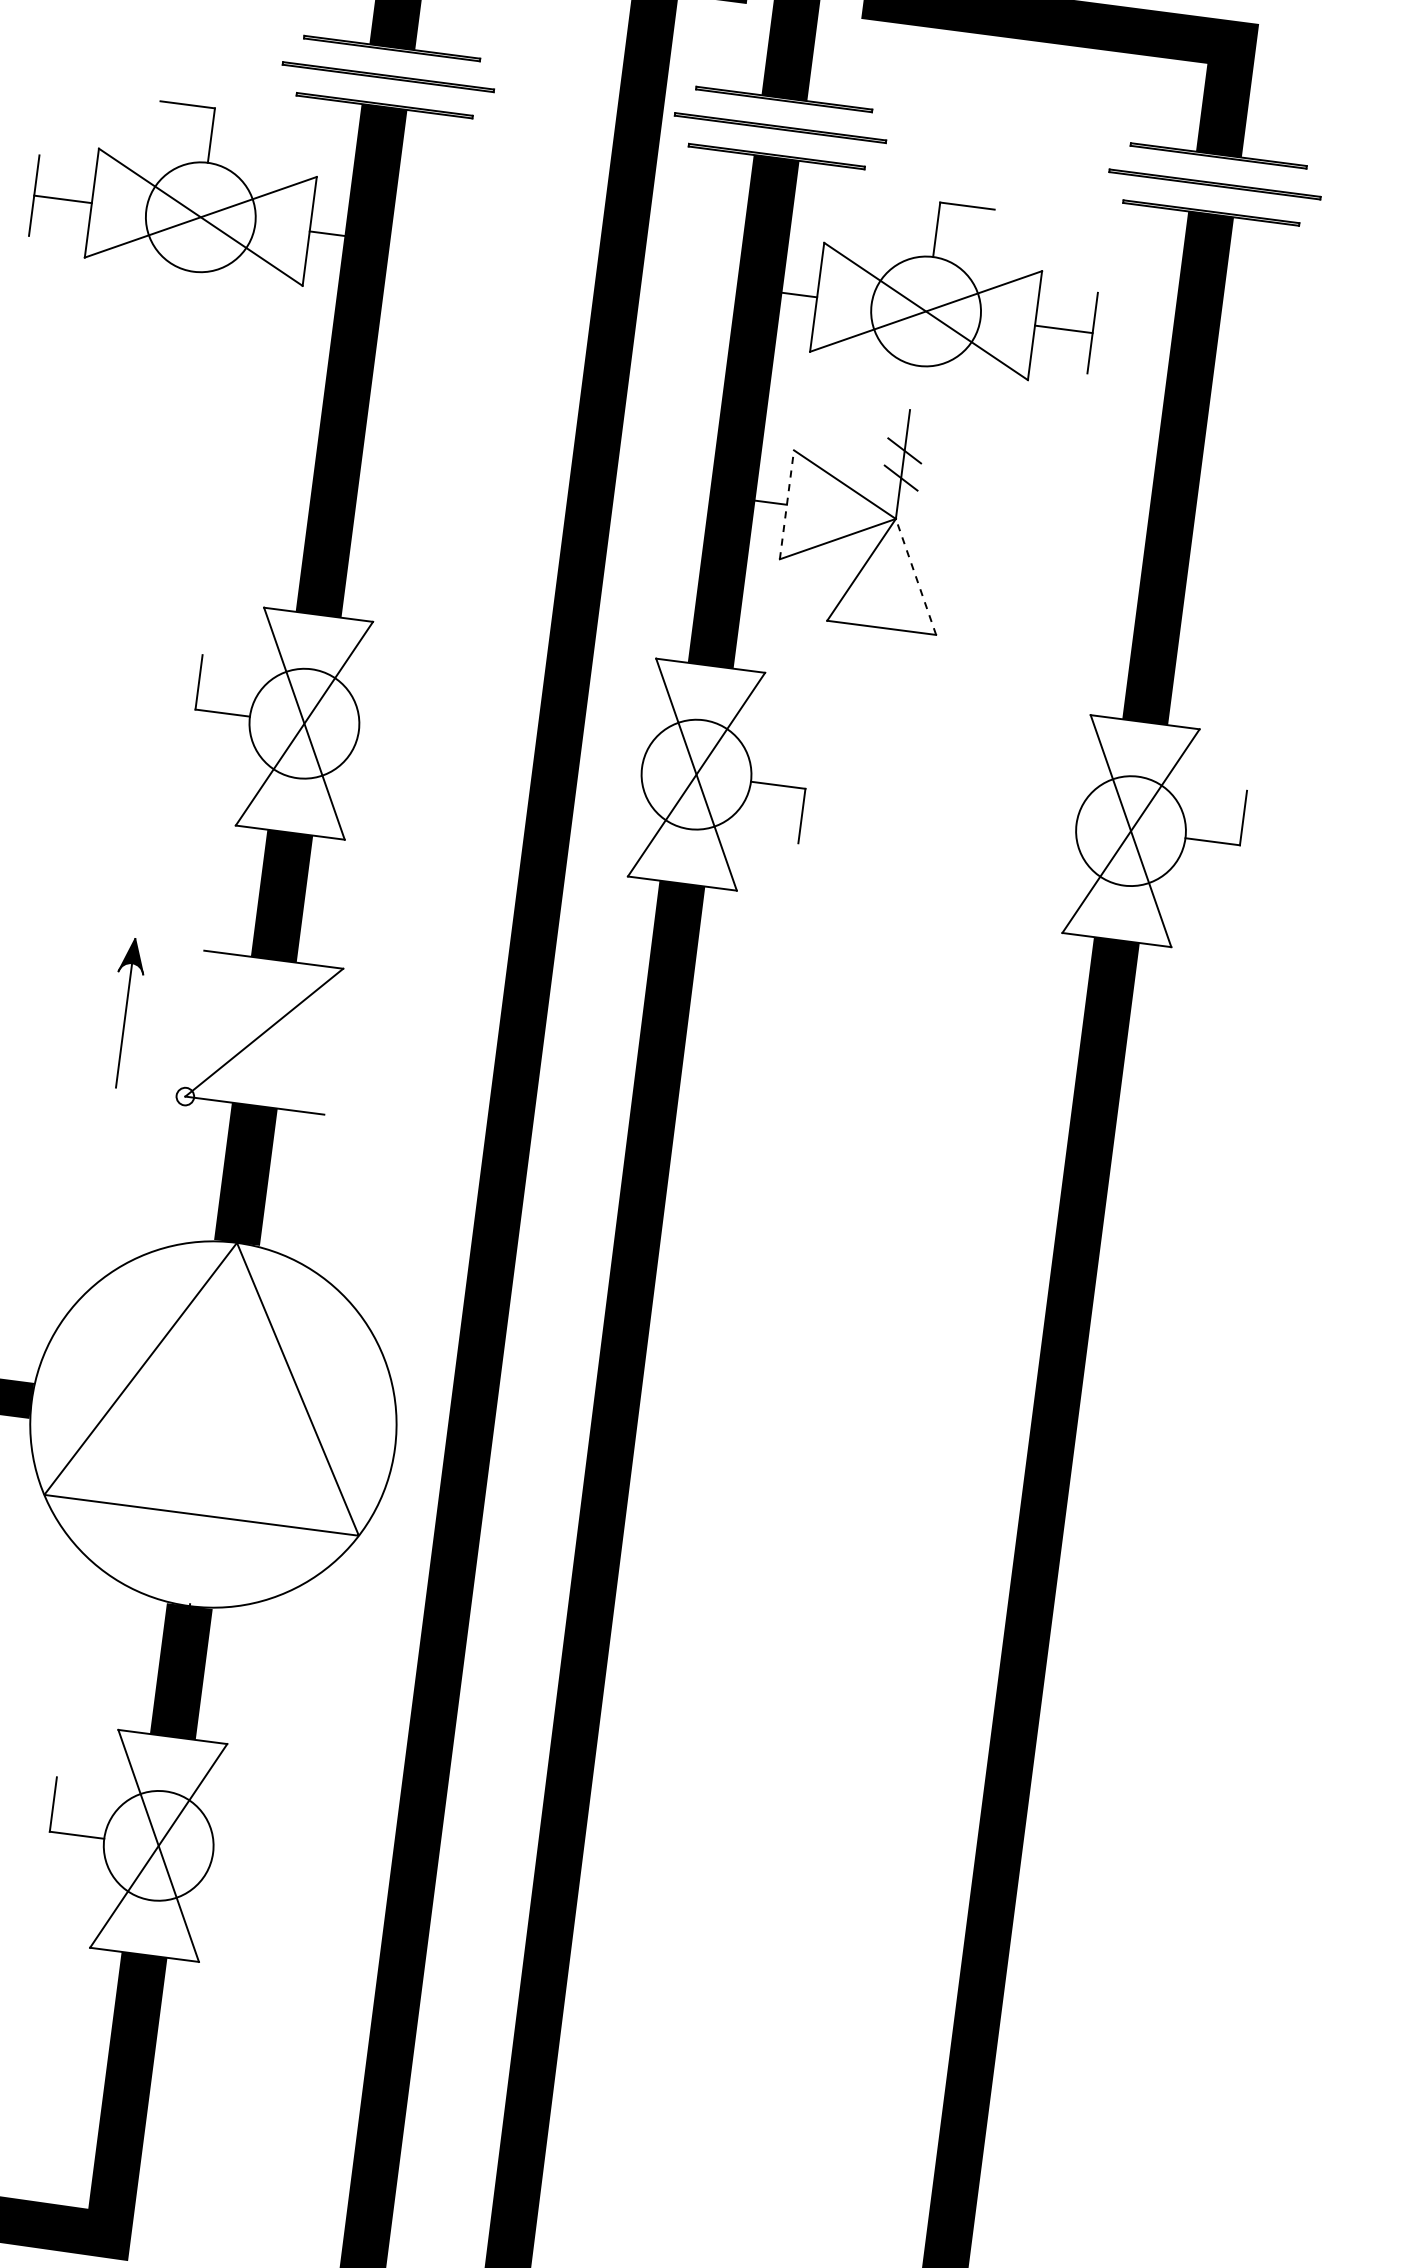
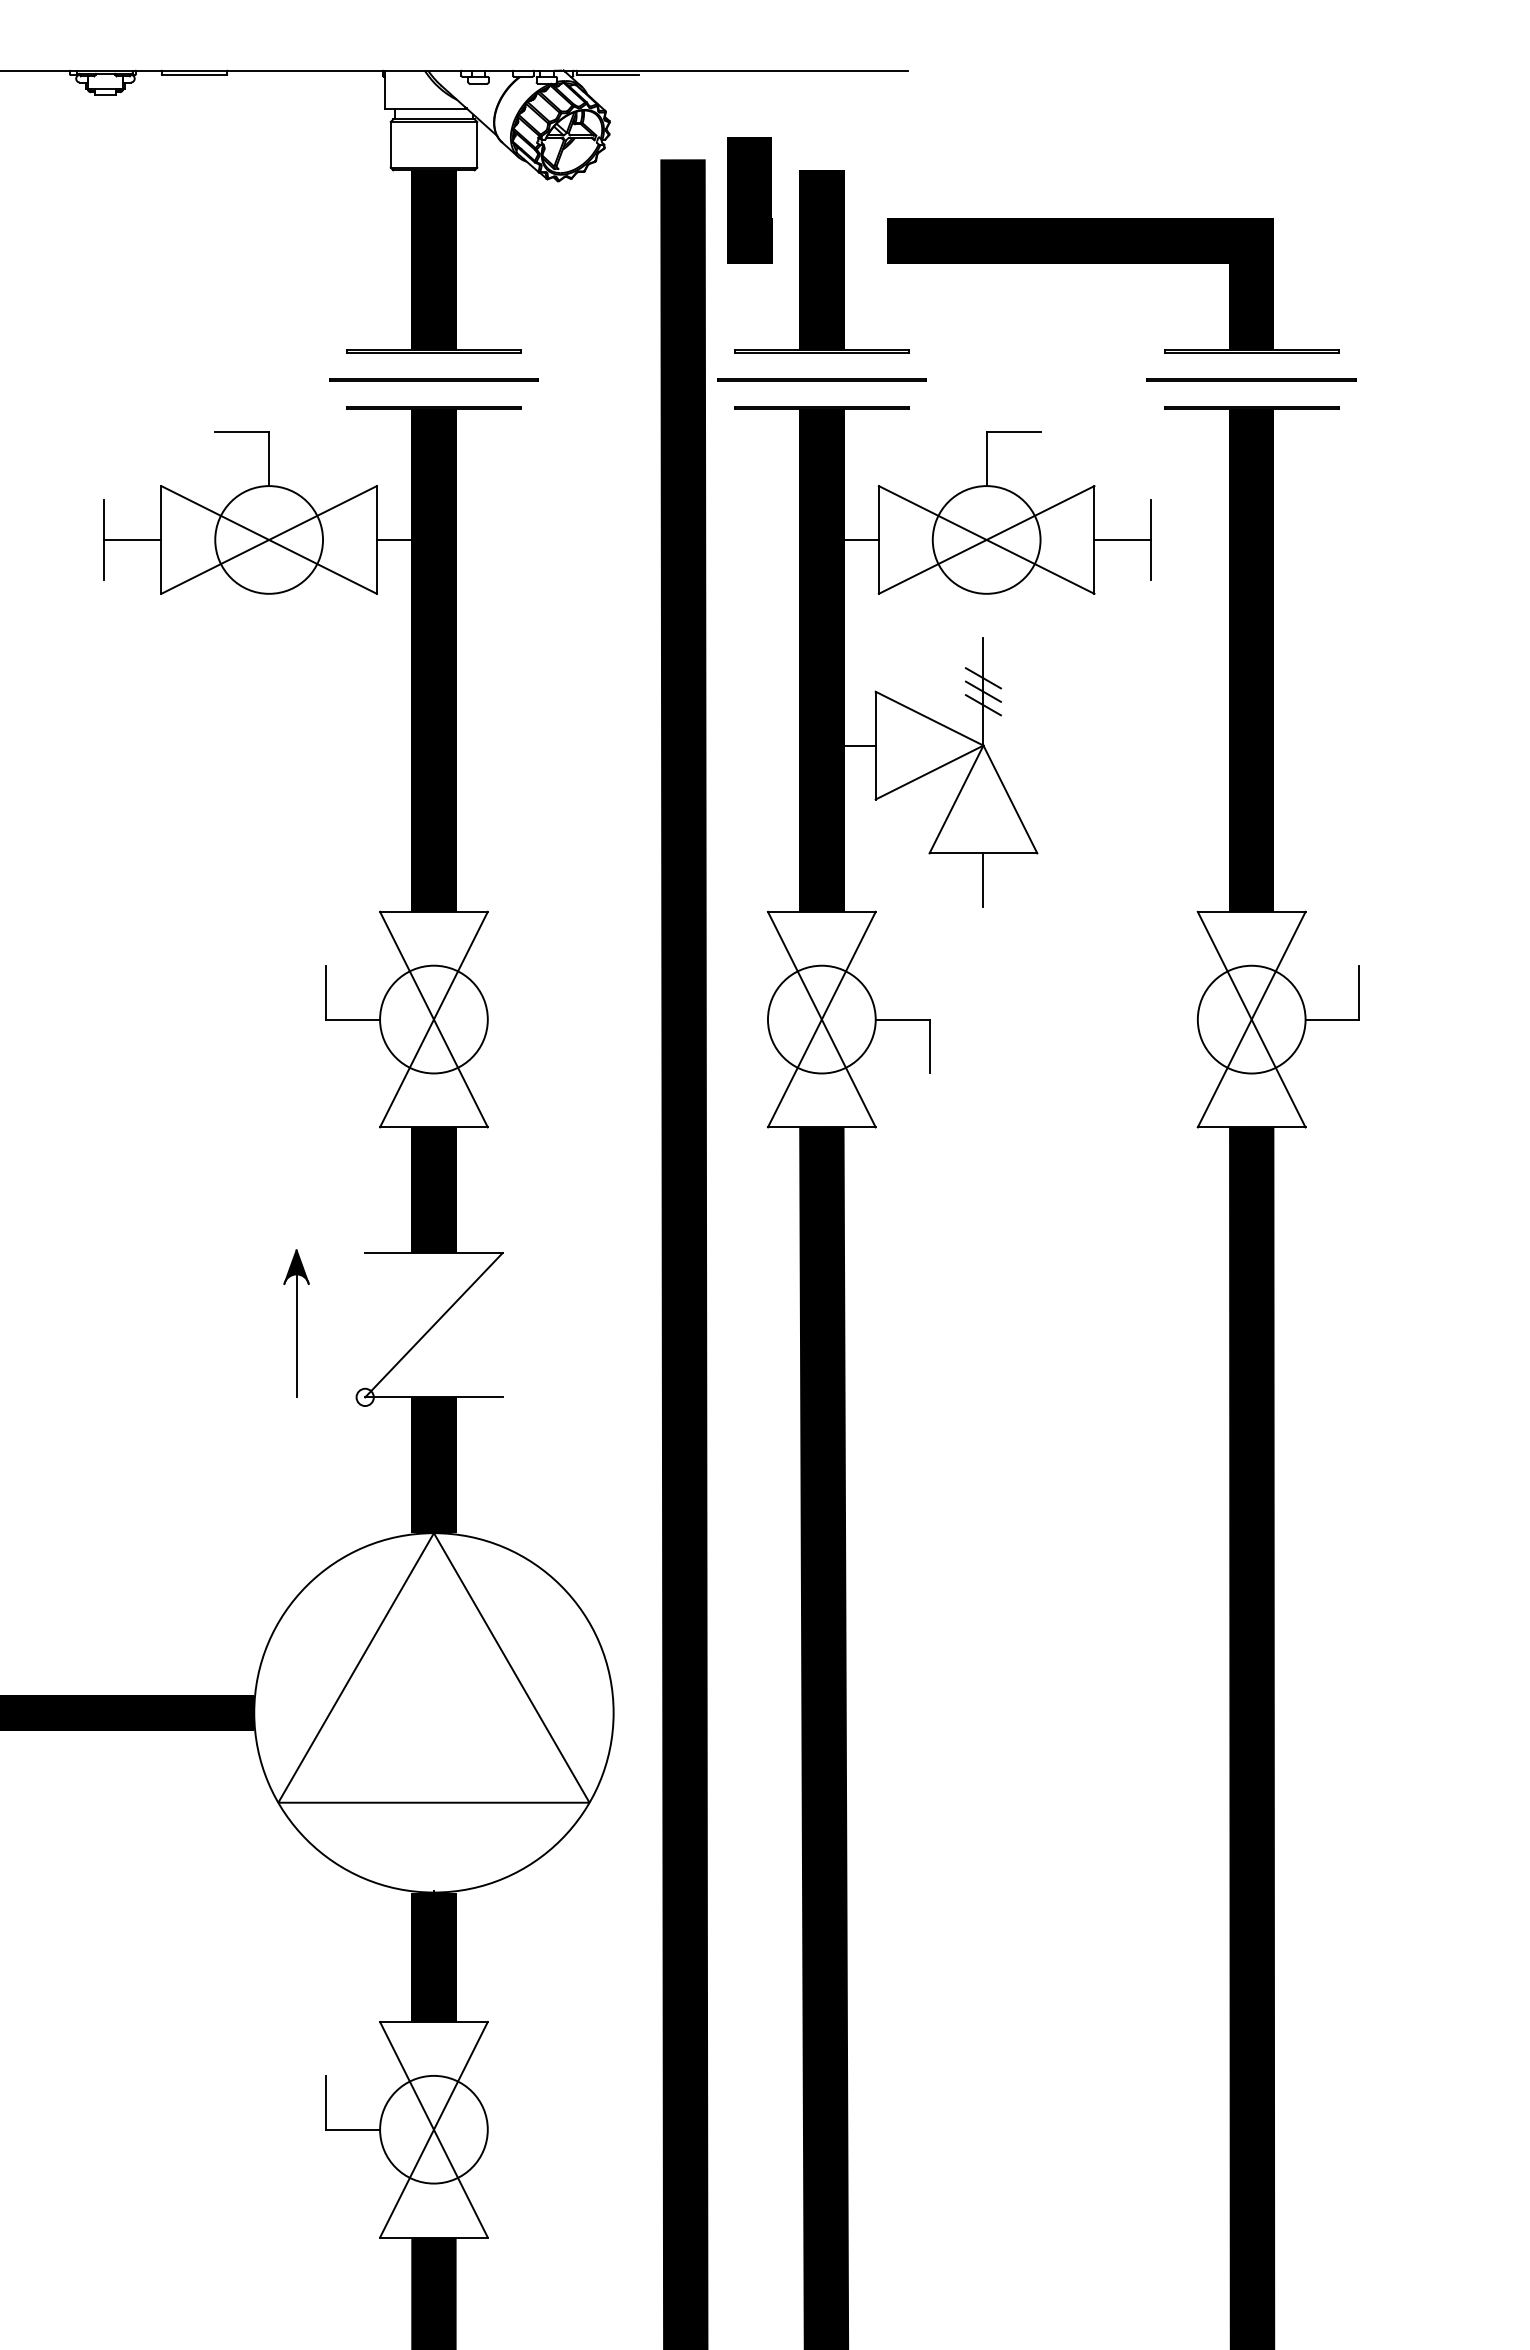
line: (901, 464) -> (982, 691), added
line: (786, 504) -> (875, 745), dashed -> solid
line: (916, 576) -> (1010, 799), dashed -> solid
line: (878, 655) -> (983, 880), added

